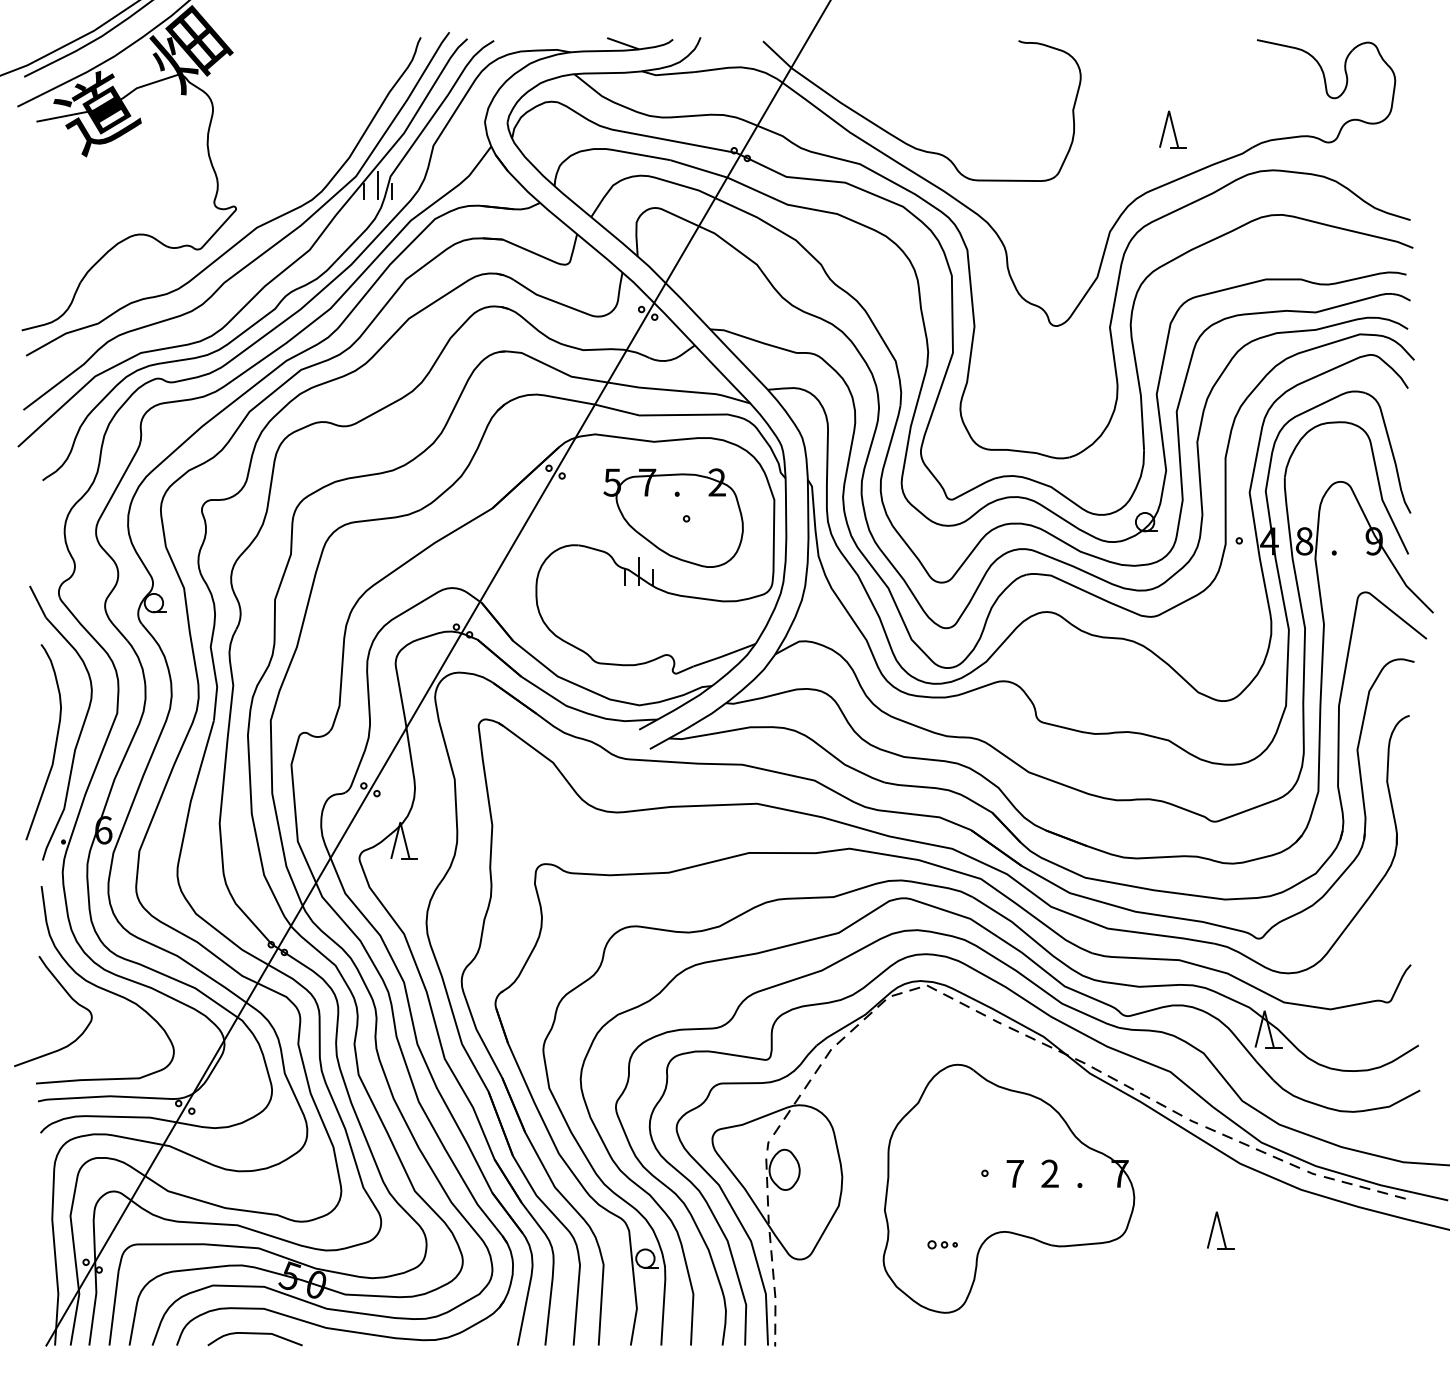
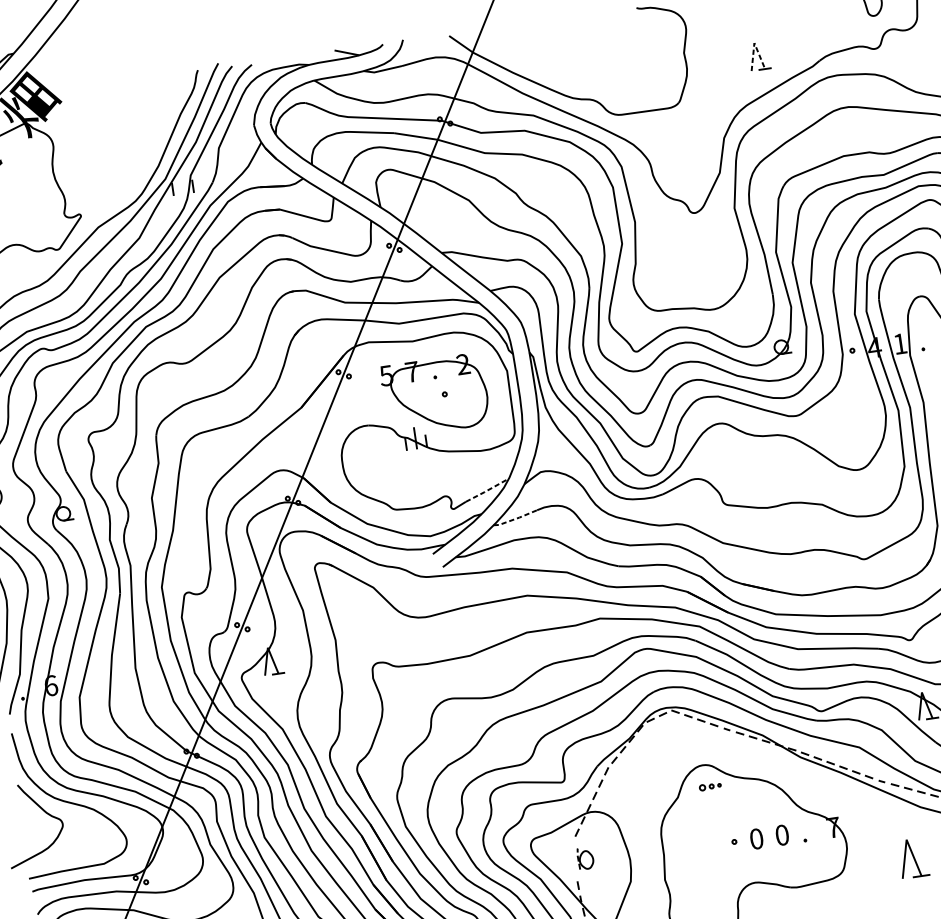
line: (1169, 110) -> (754, 42), solid -> dashed
line: (377, 185) -> (182, 183), removed
text: (1304, 541) -> (900, 344), 8 -> 1
line: (724, 655) -> (487, 490), solid -> dashed
line: (756, 699) -> (515, 519), solid -> dashed
part: (782, 1165) -> (585, 858), size x0.6
text: (1014, 1173) -> (756, 838), 7 -> 0
text: (1049, 1173) -> (781, 835), 2 -> 0
part: (1220, 1230) -> (913, 858), size x1.4
part: (942, 1244) -> (710, 786), moved

